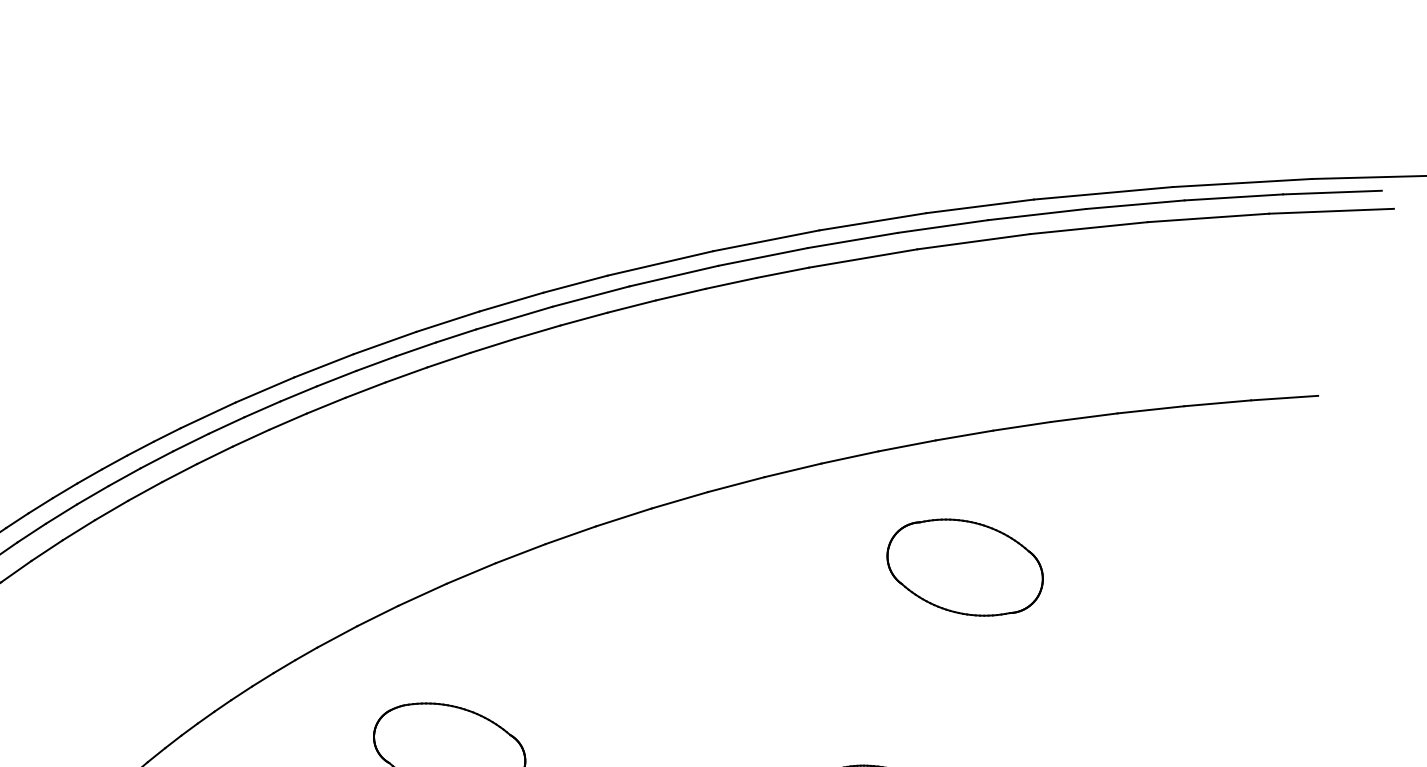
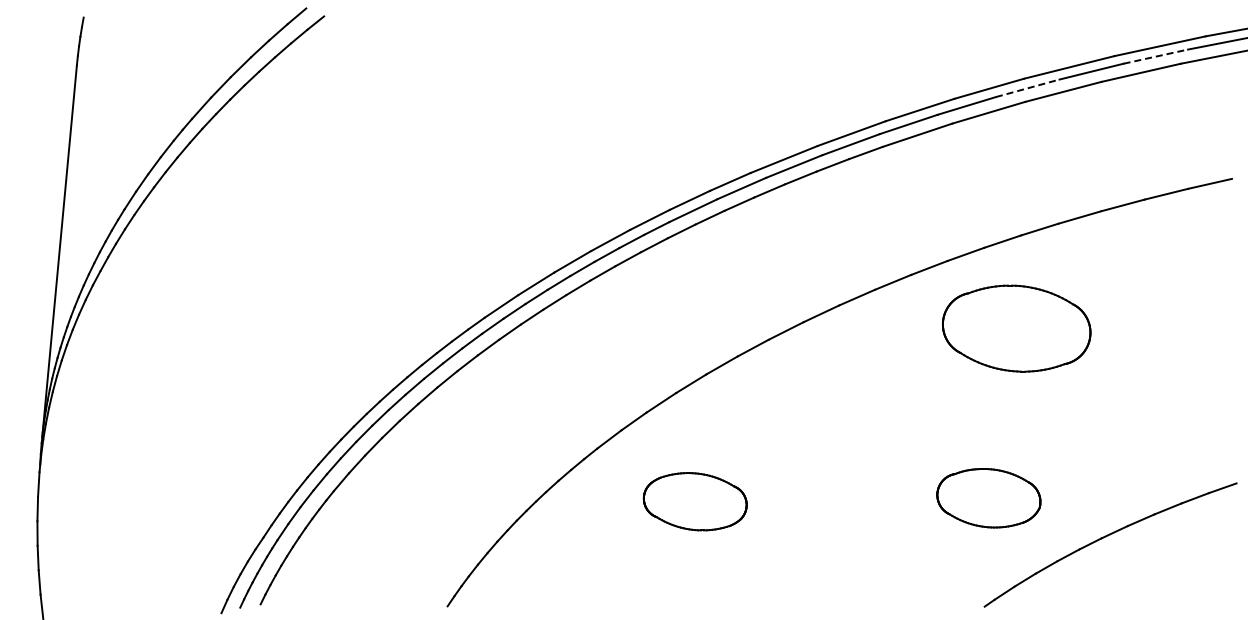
line: (1233, 197) -> (1155, 56), solid -> dashed
line: (1036, 214) -> (1027, 88), solid -> dashed
part: (964, 567) -> (1016, 328), size x1.4

